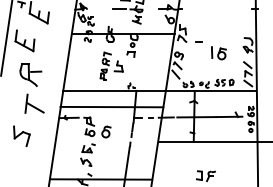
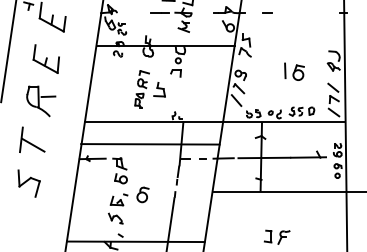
part: (24, 40) -> (45, 58), moved
line: (198, 41) -> (267, 12), moved
part: (34, 103) -> (32, 139), moved
part: (106, 131) -> (142, 194), moved

